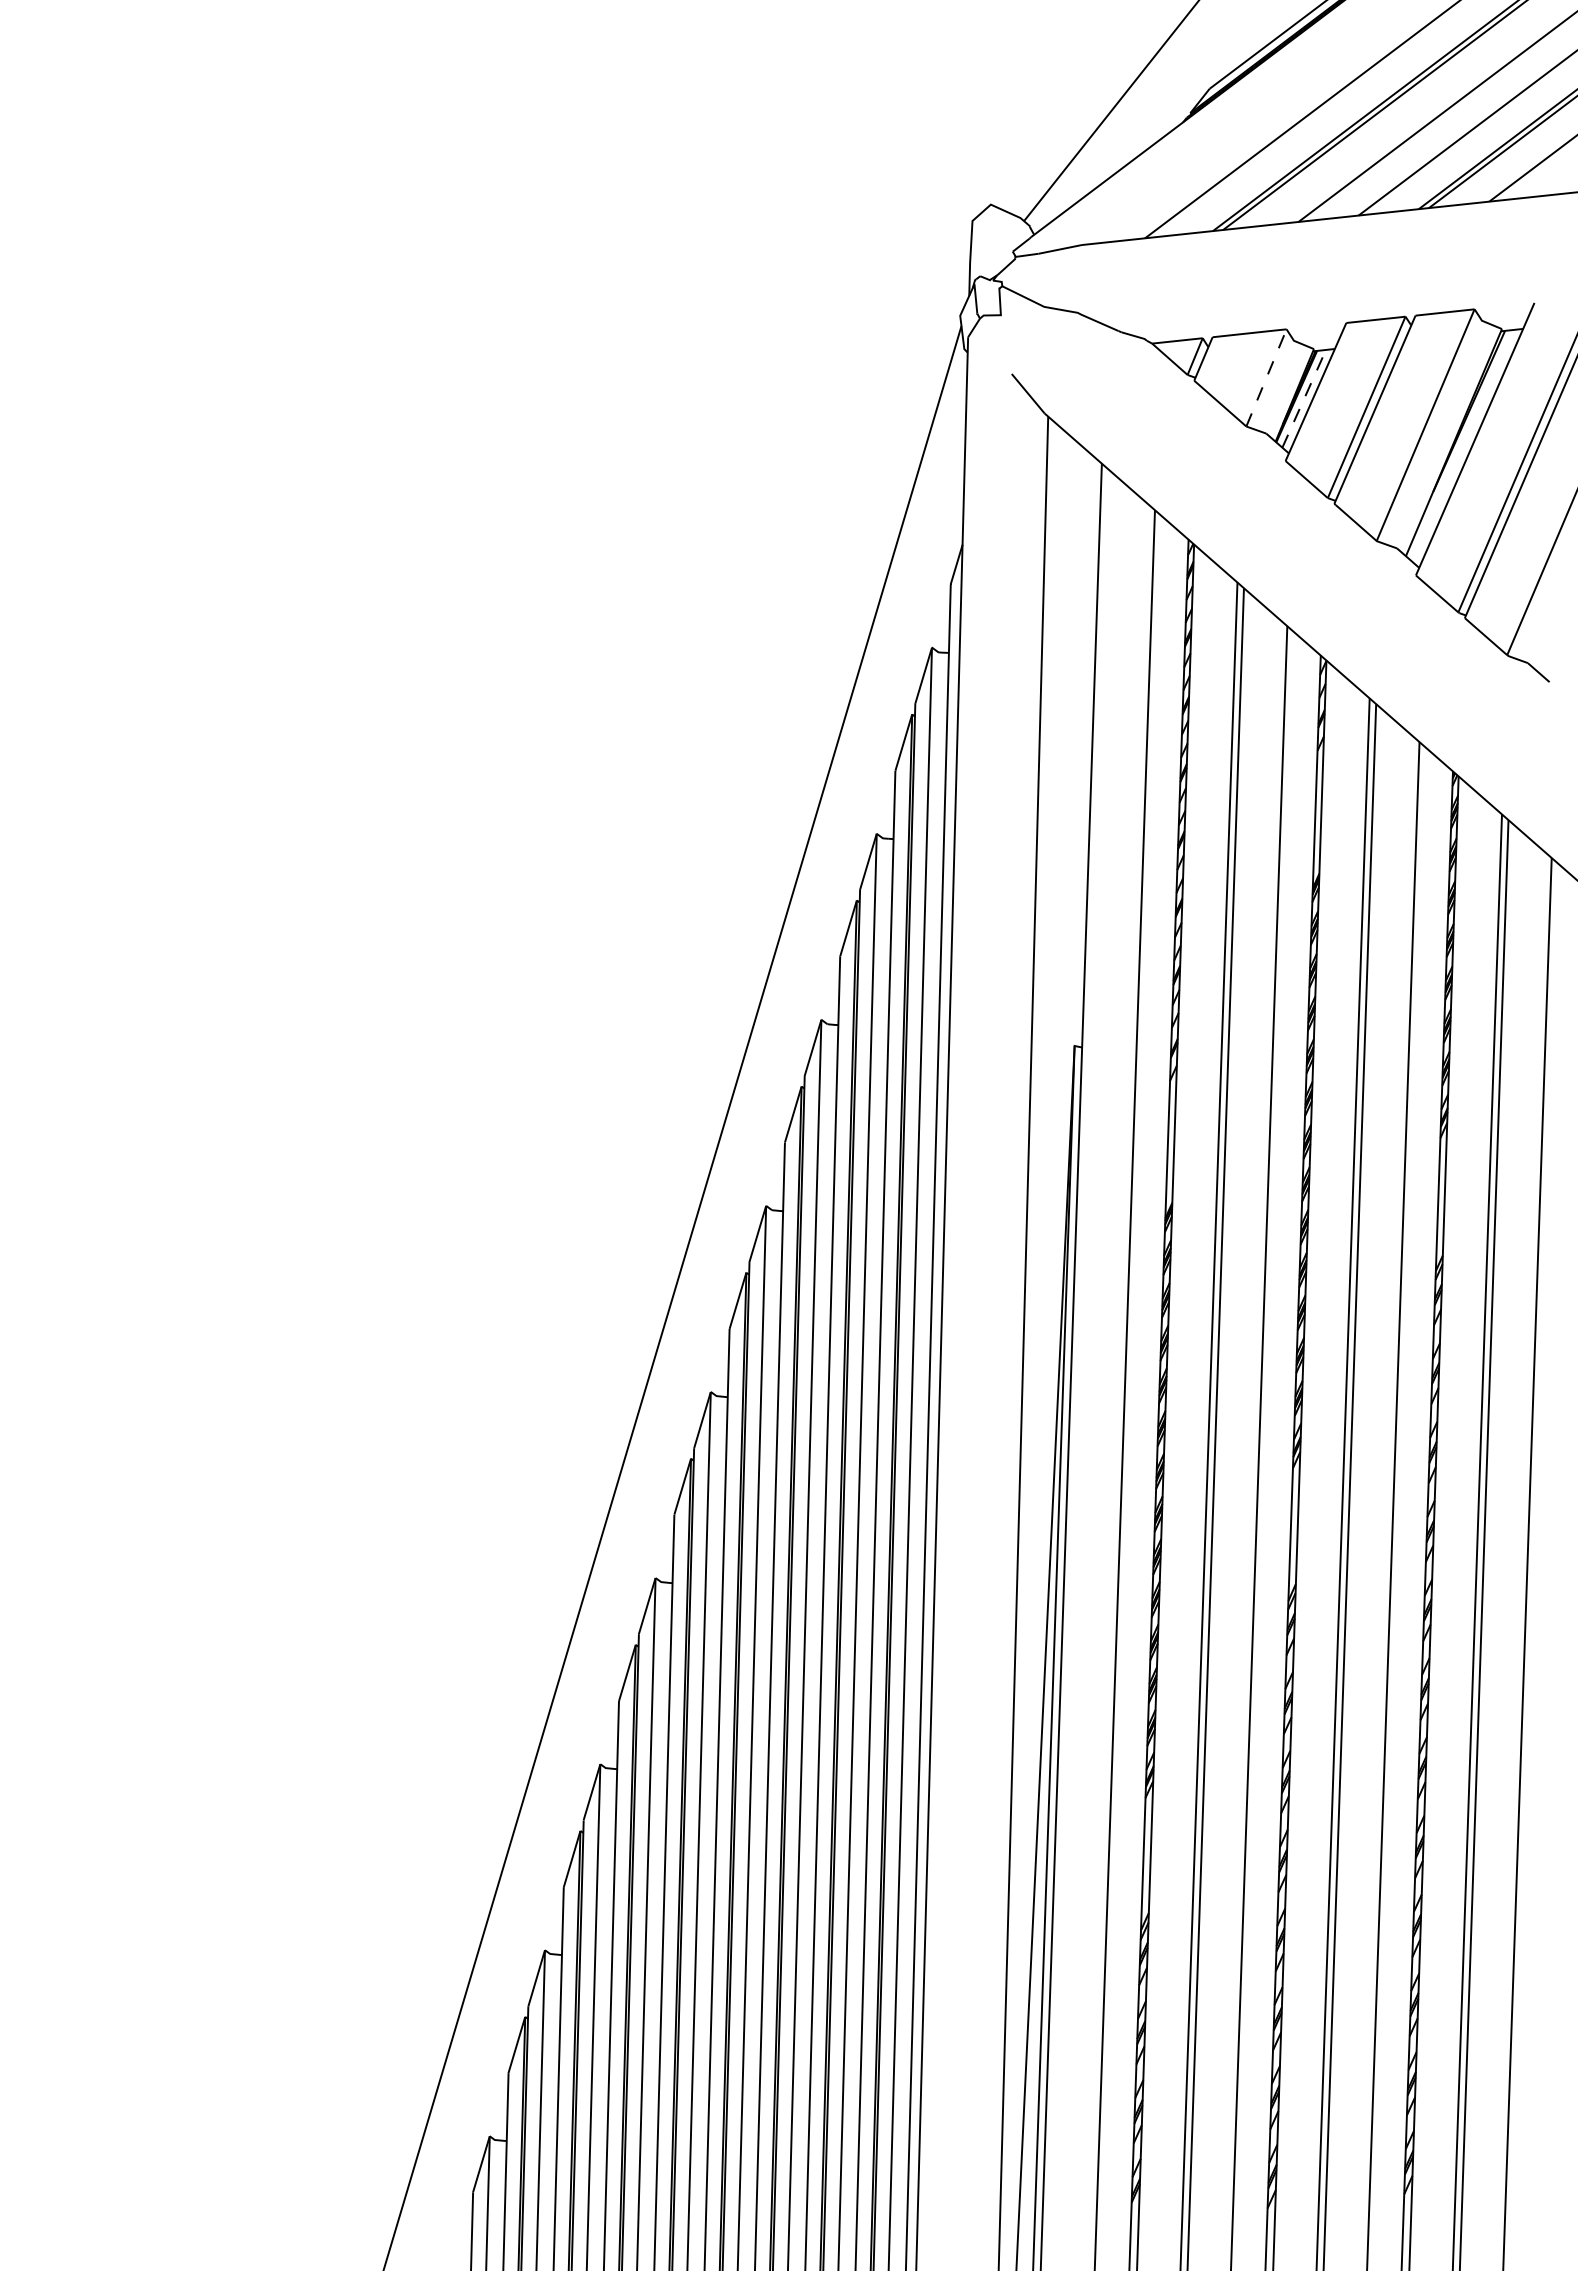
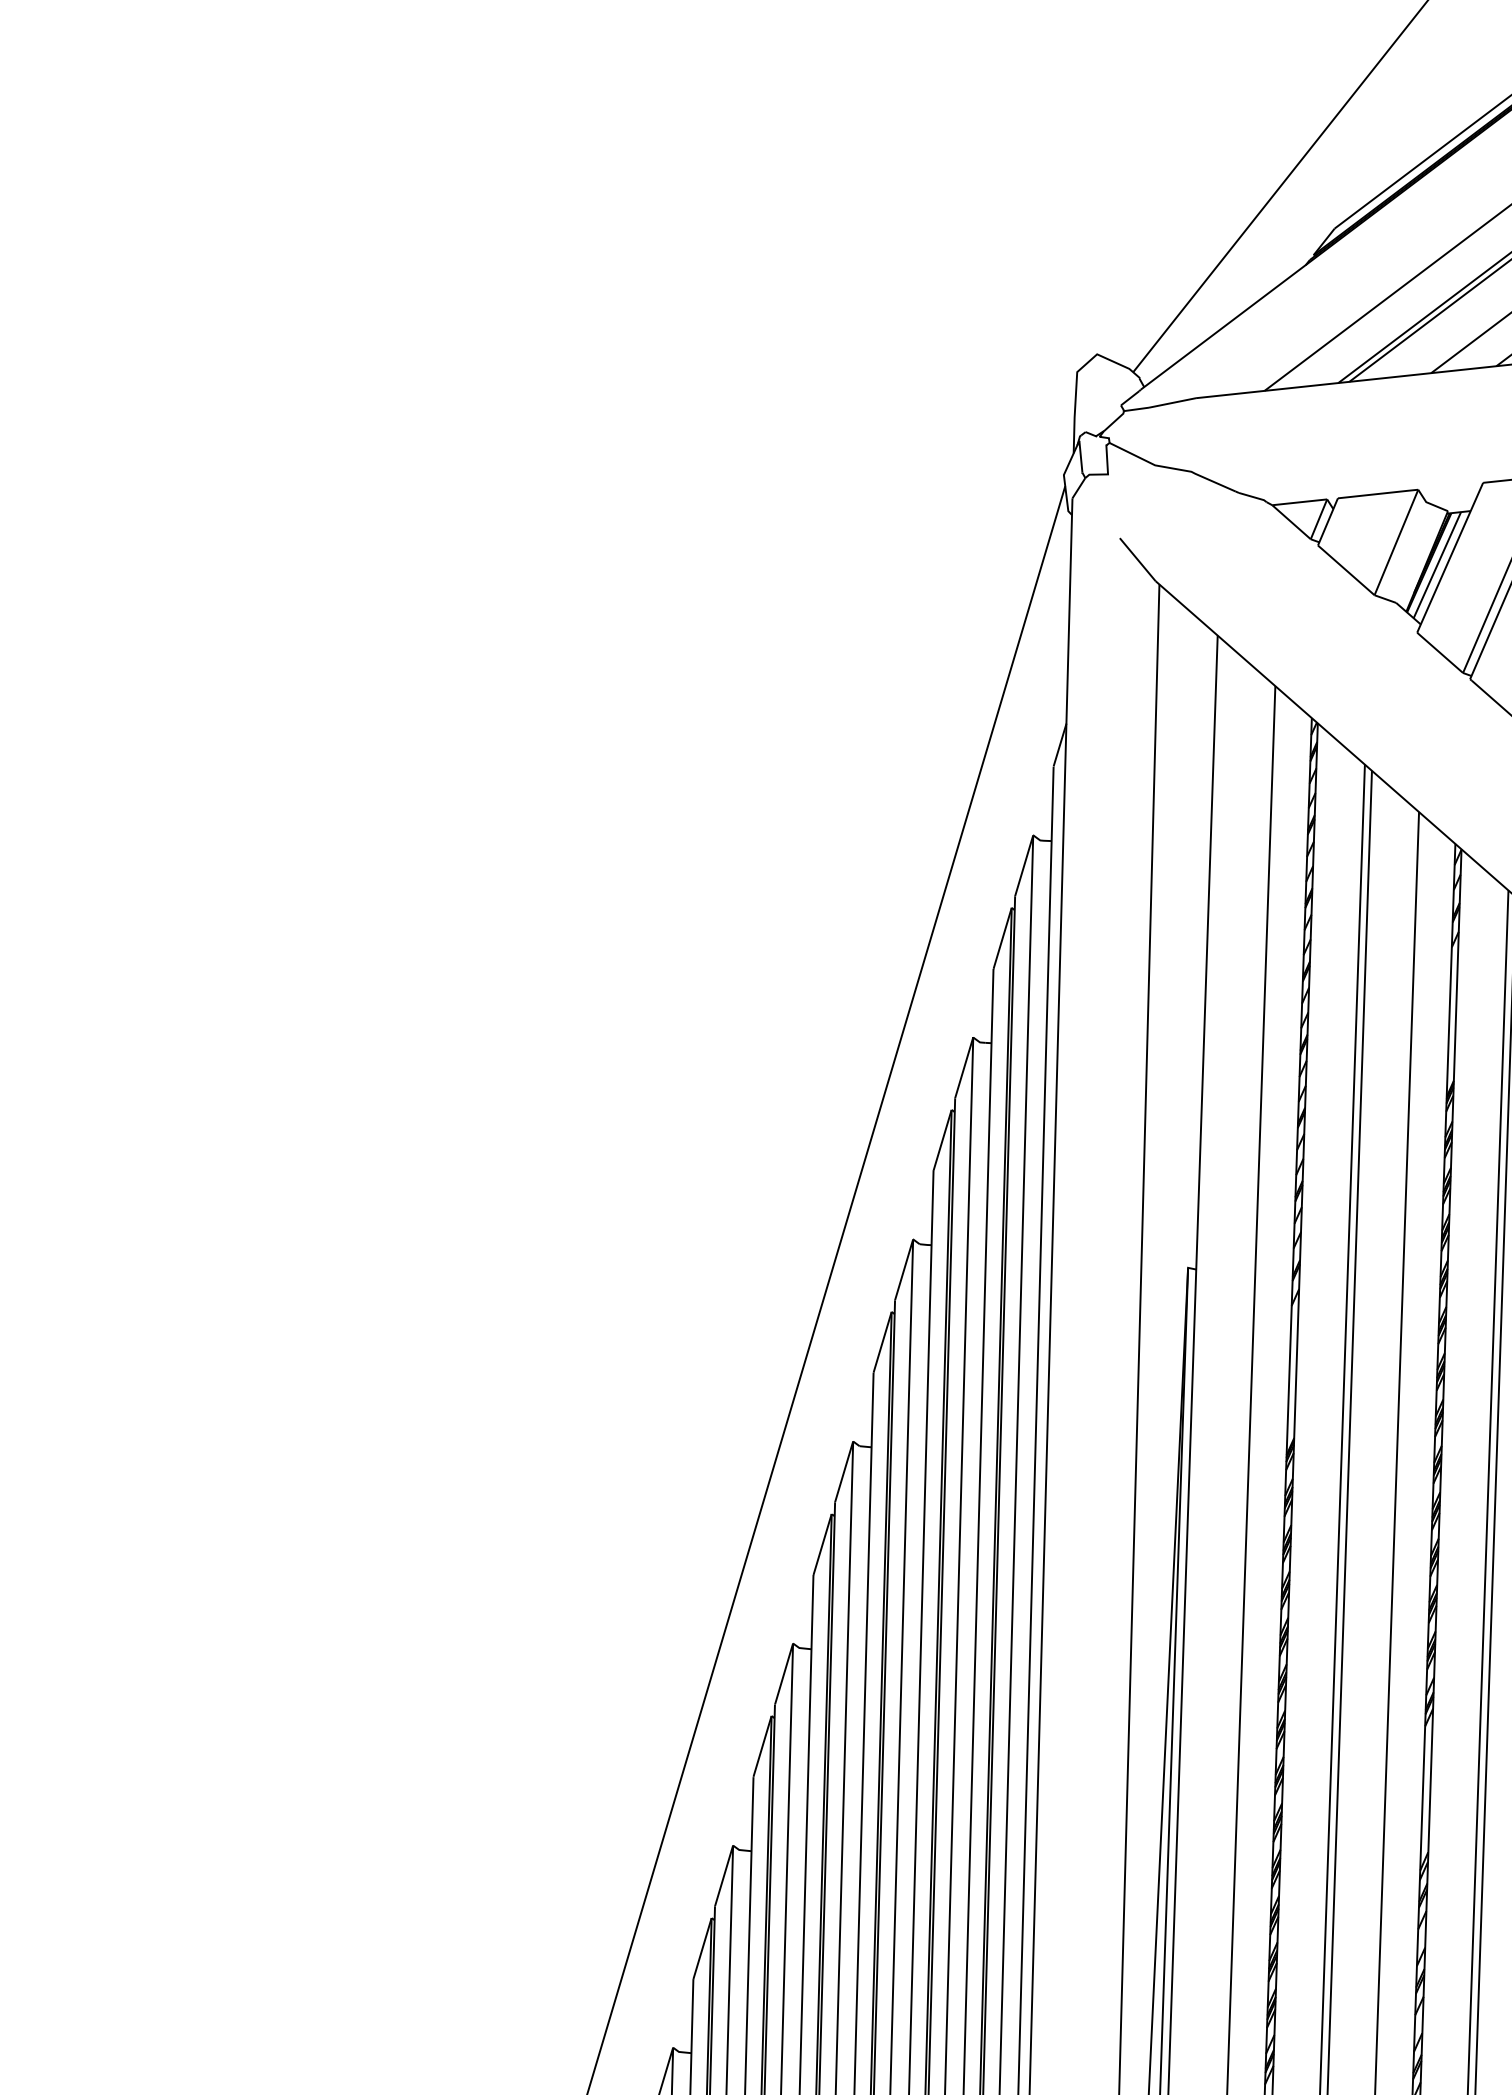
line: (1266, 377) -> (1396, 542), dashed -> solid
line: (1304, 398) -> (1437, 564), dashed -> solid

